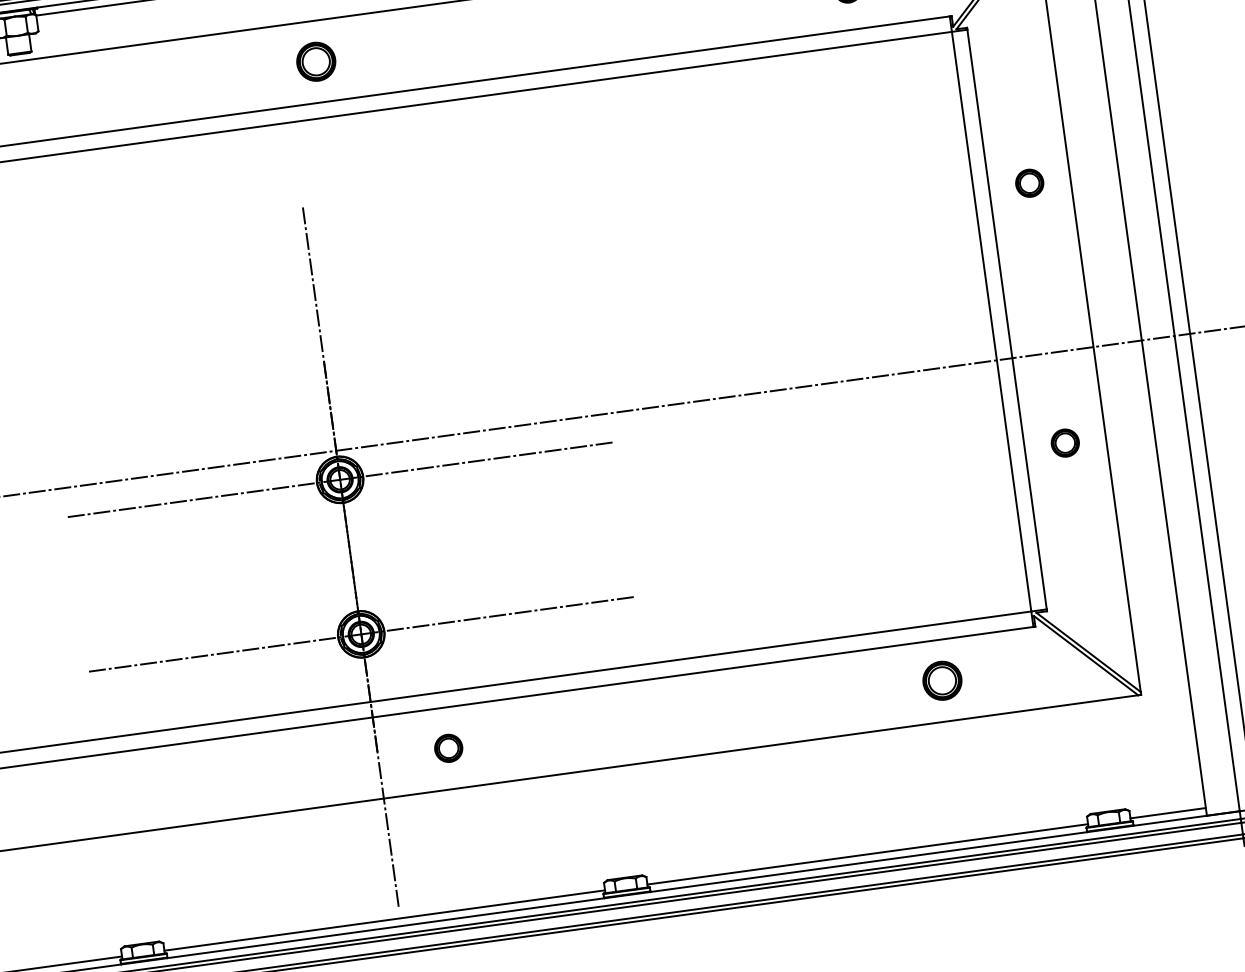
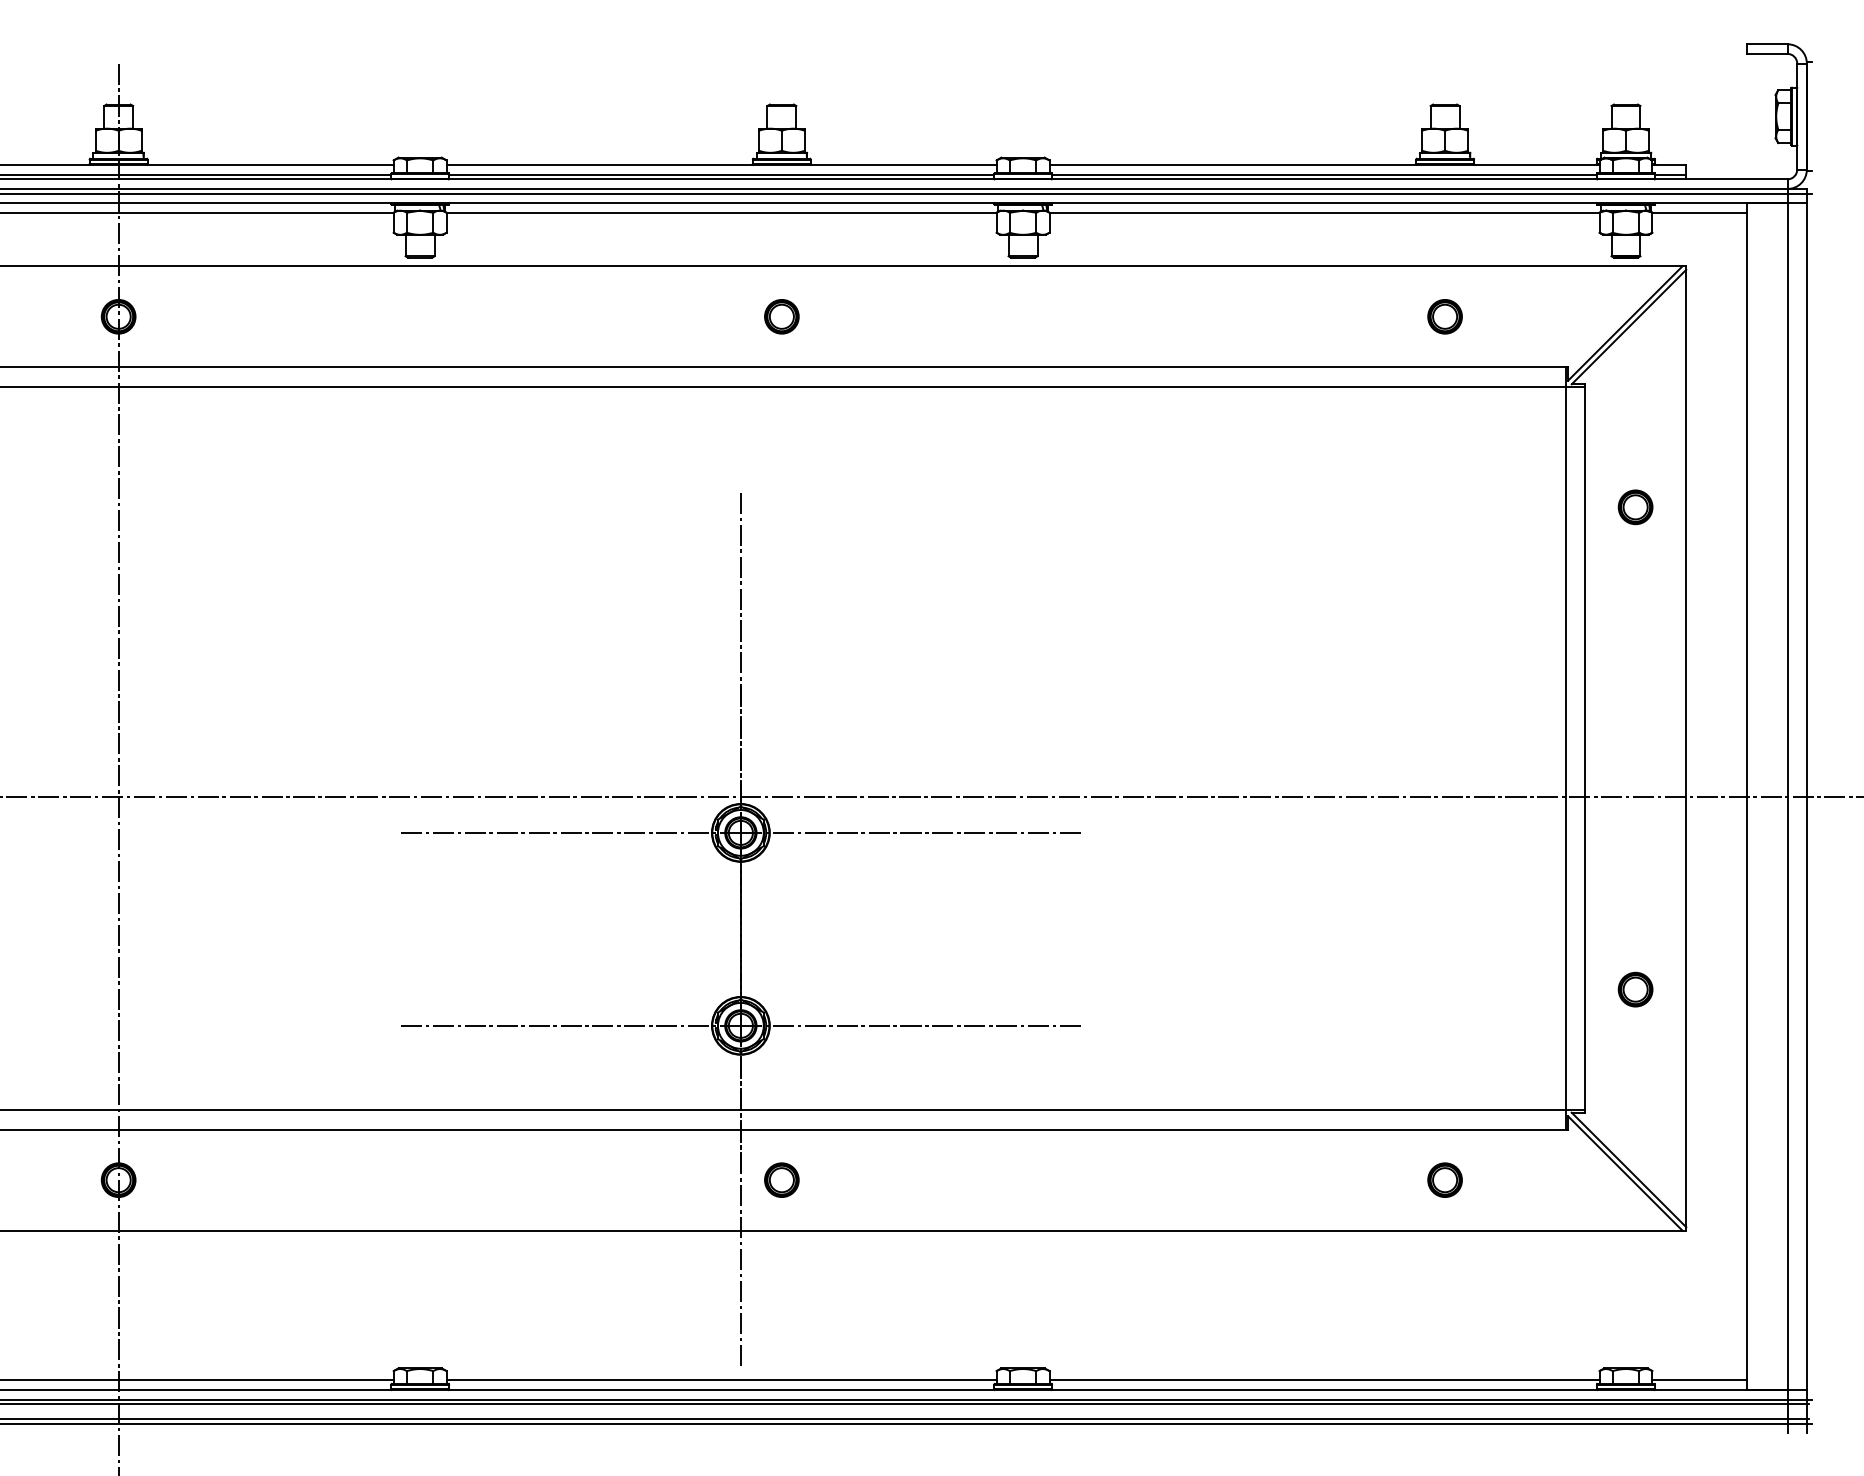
part: (315, 61) -> (781, 316), size x0.71
part: (1029, 183) -> (1635, 507), moved
part: (1065, 443) -> (1635, 989), moved
part: (941, 680) -> (1444, 1179), size x0.71
part: (448, 747) -> (781, 1179), moved

